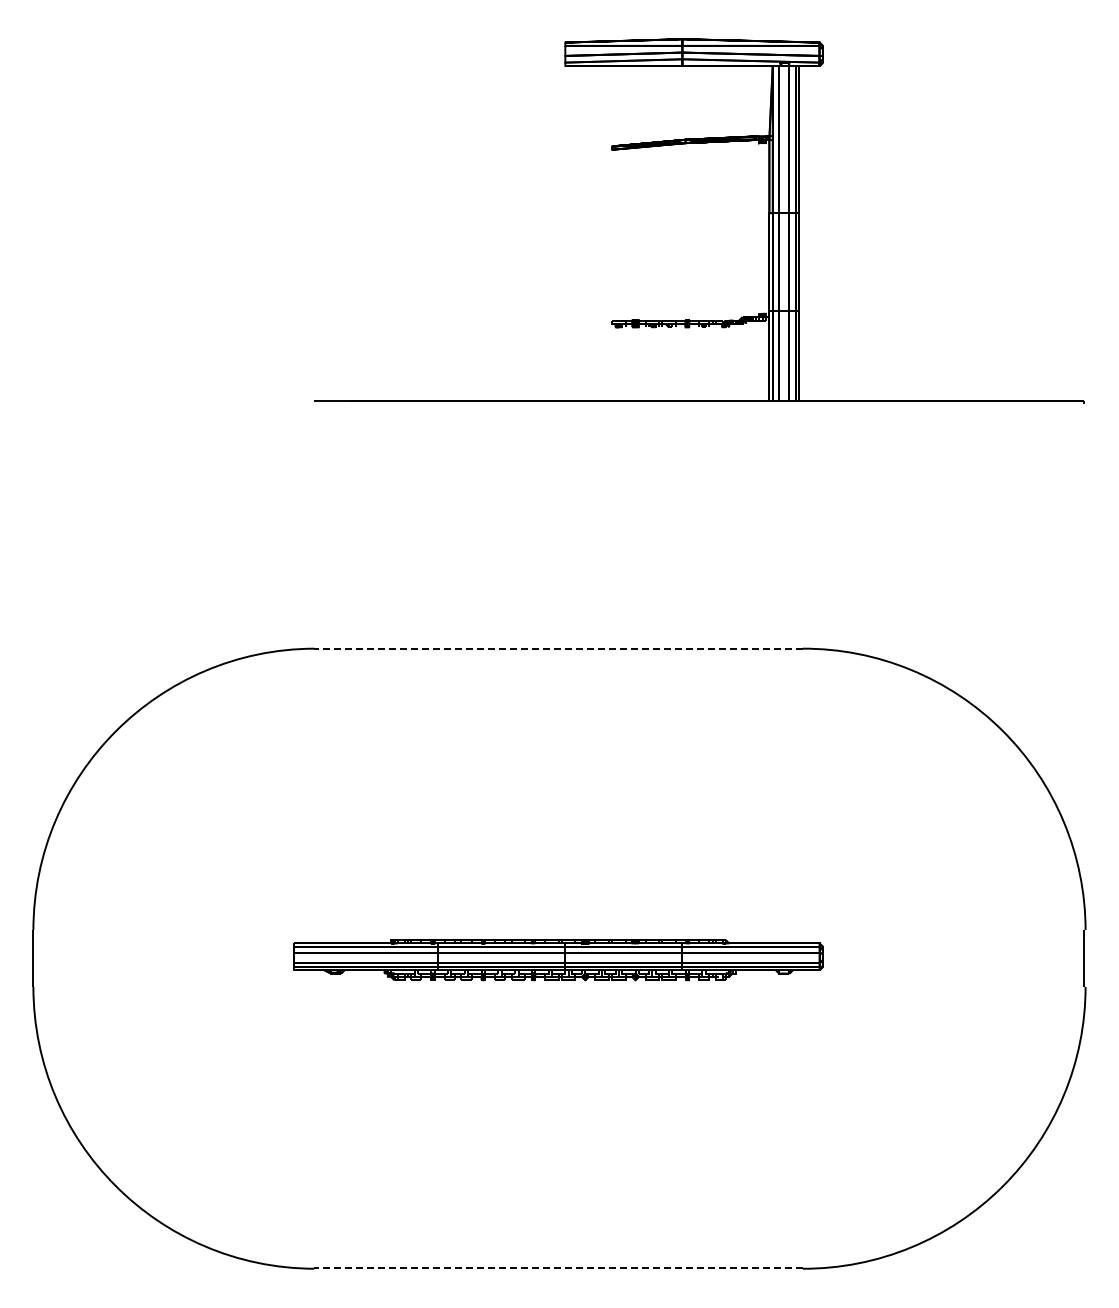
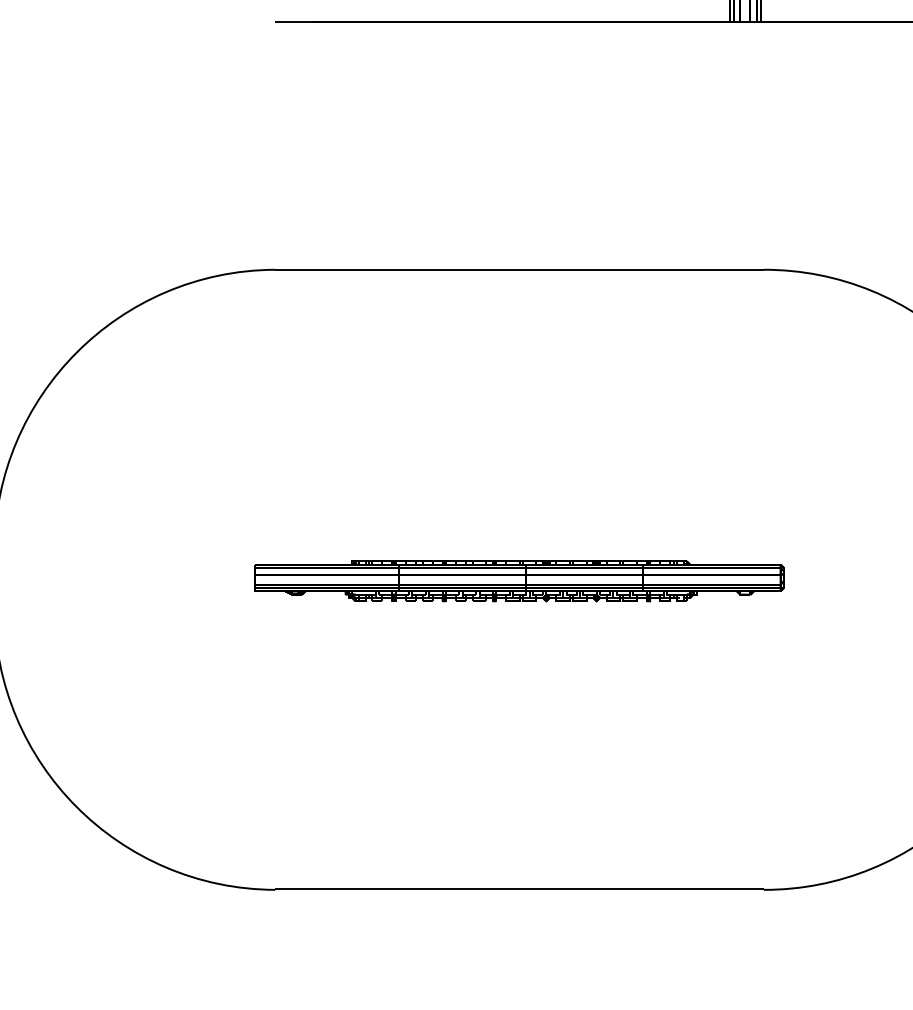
line: (558, 648) -> (519, 269), dashed -> solid
line: (558, 1268) -> (519, 889), dashed -> solid

